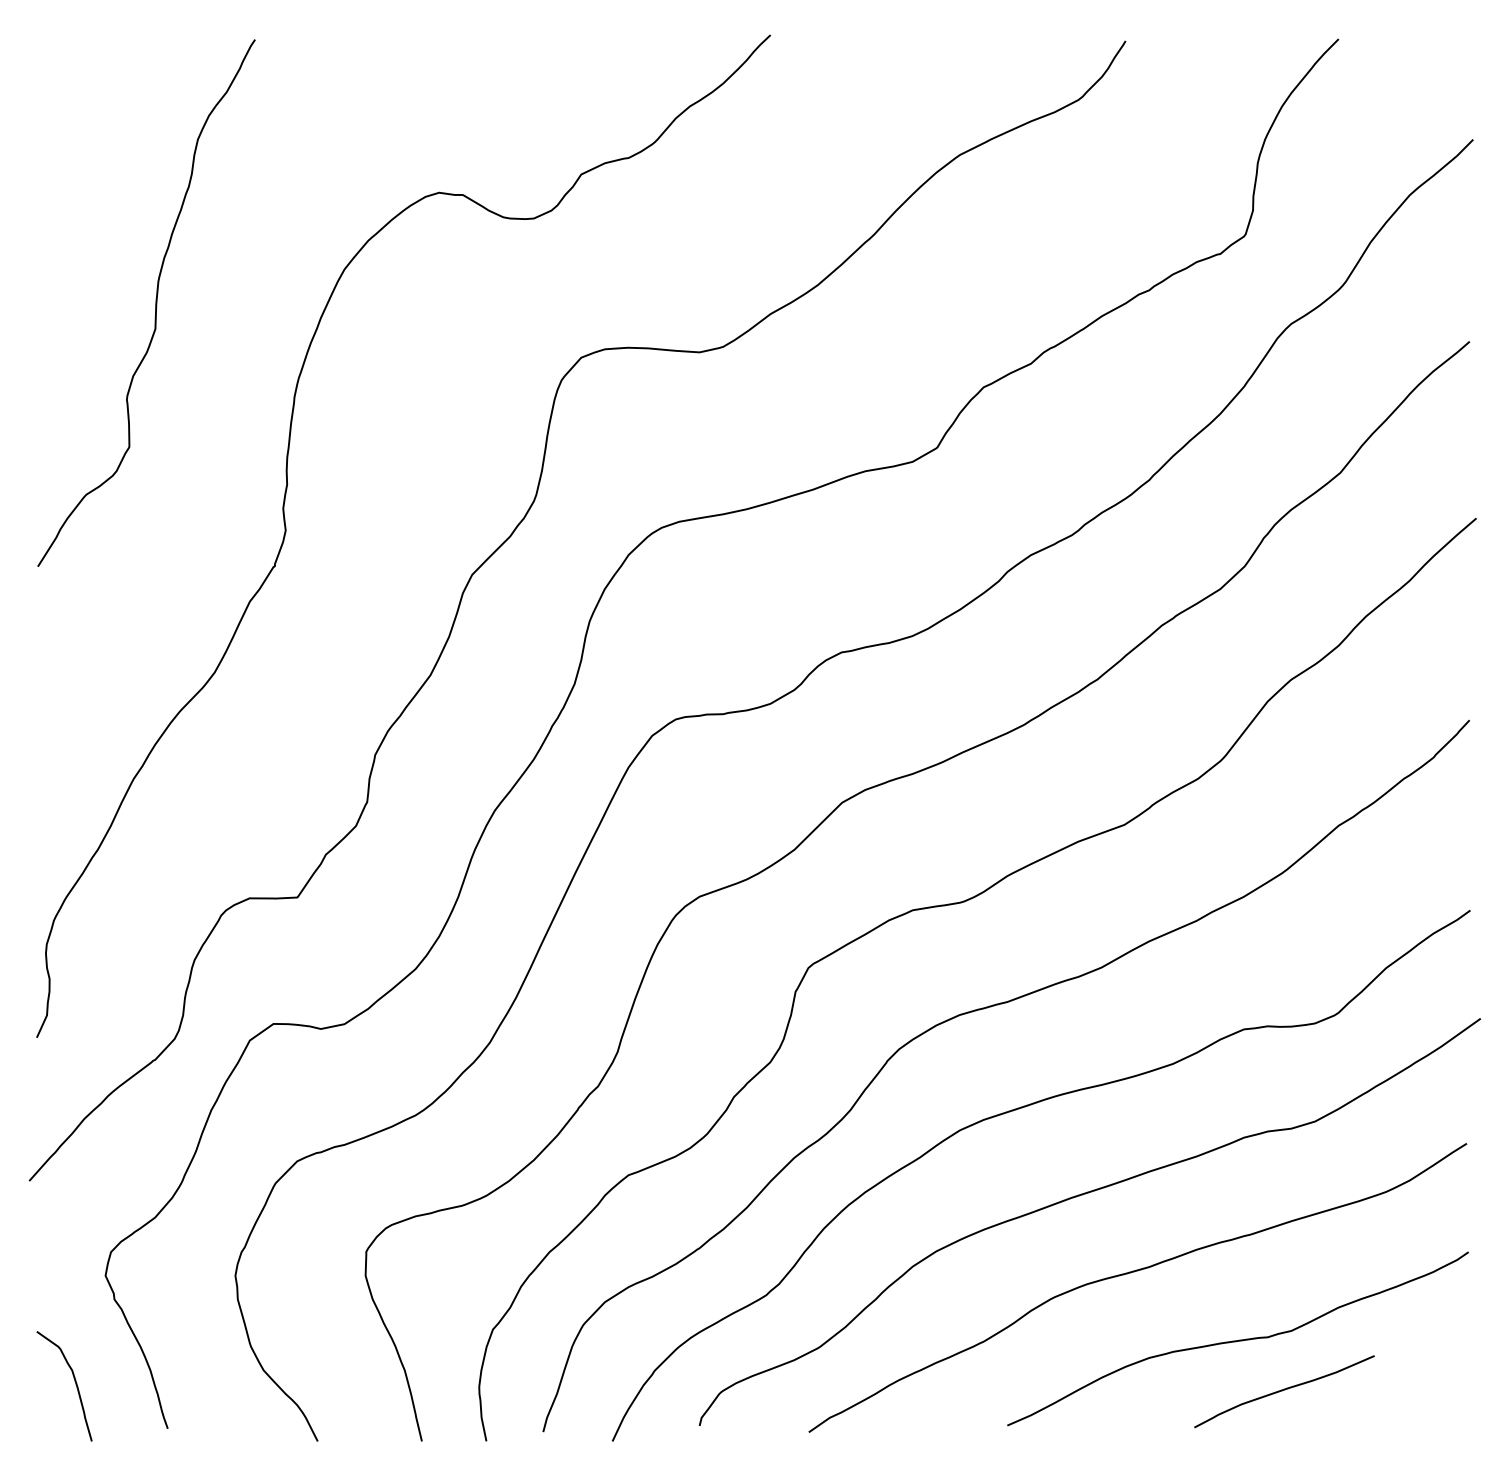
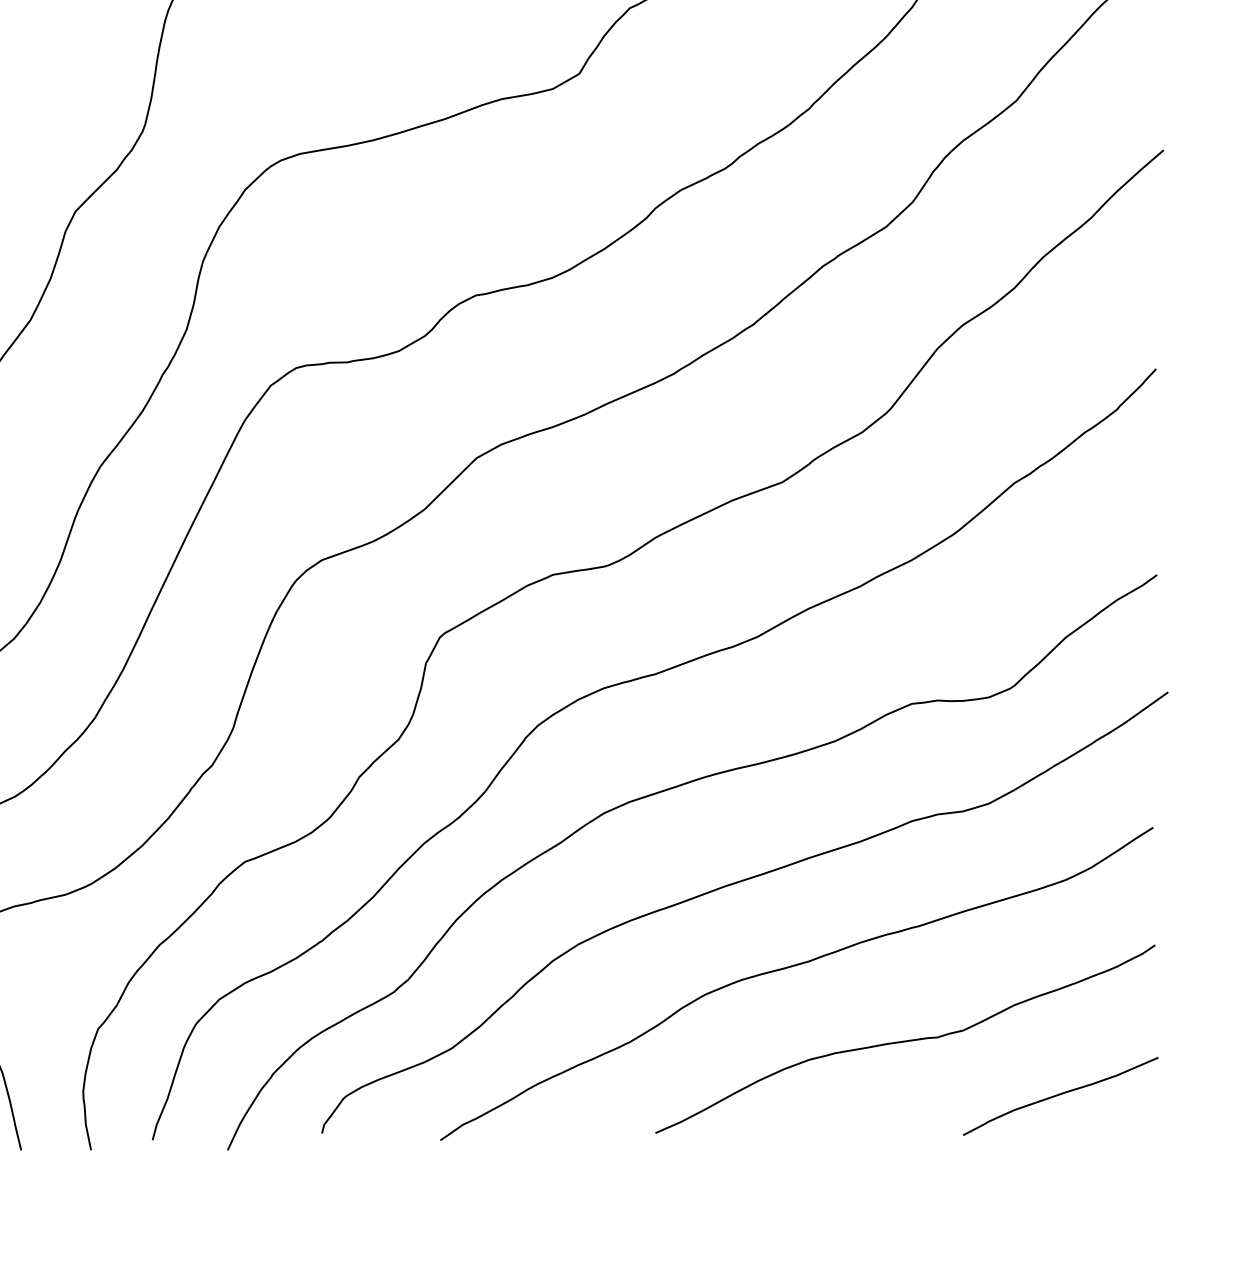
curve: (1284, 1390) -> (1060, 1095), moved

